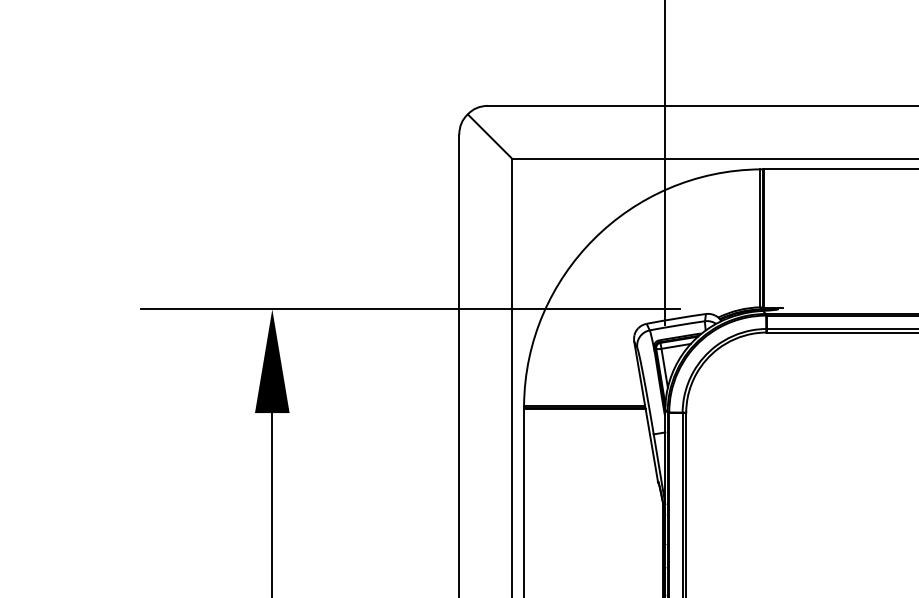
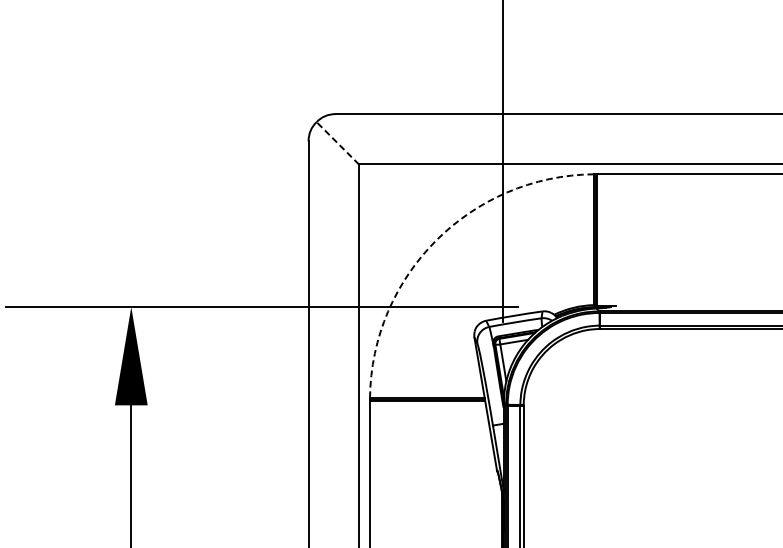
line: (490, 136) -> (338, 143), solid -> dashed
arc: (593, 239) -> (435, 240), solid -> dashed

